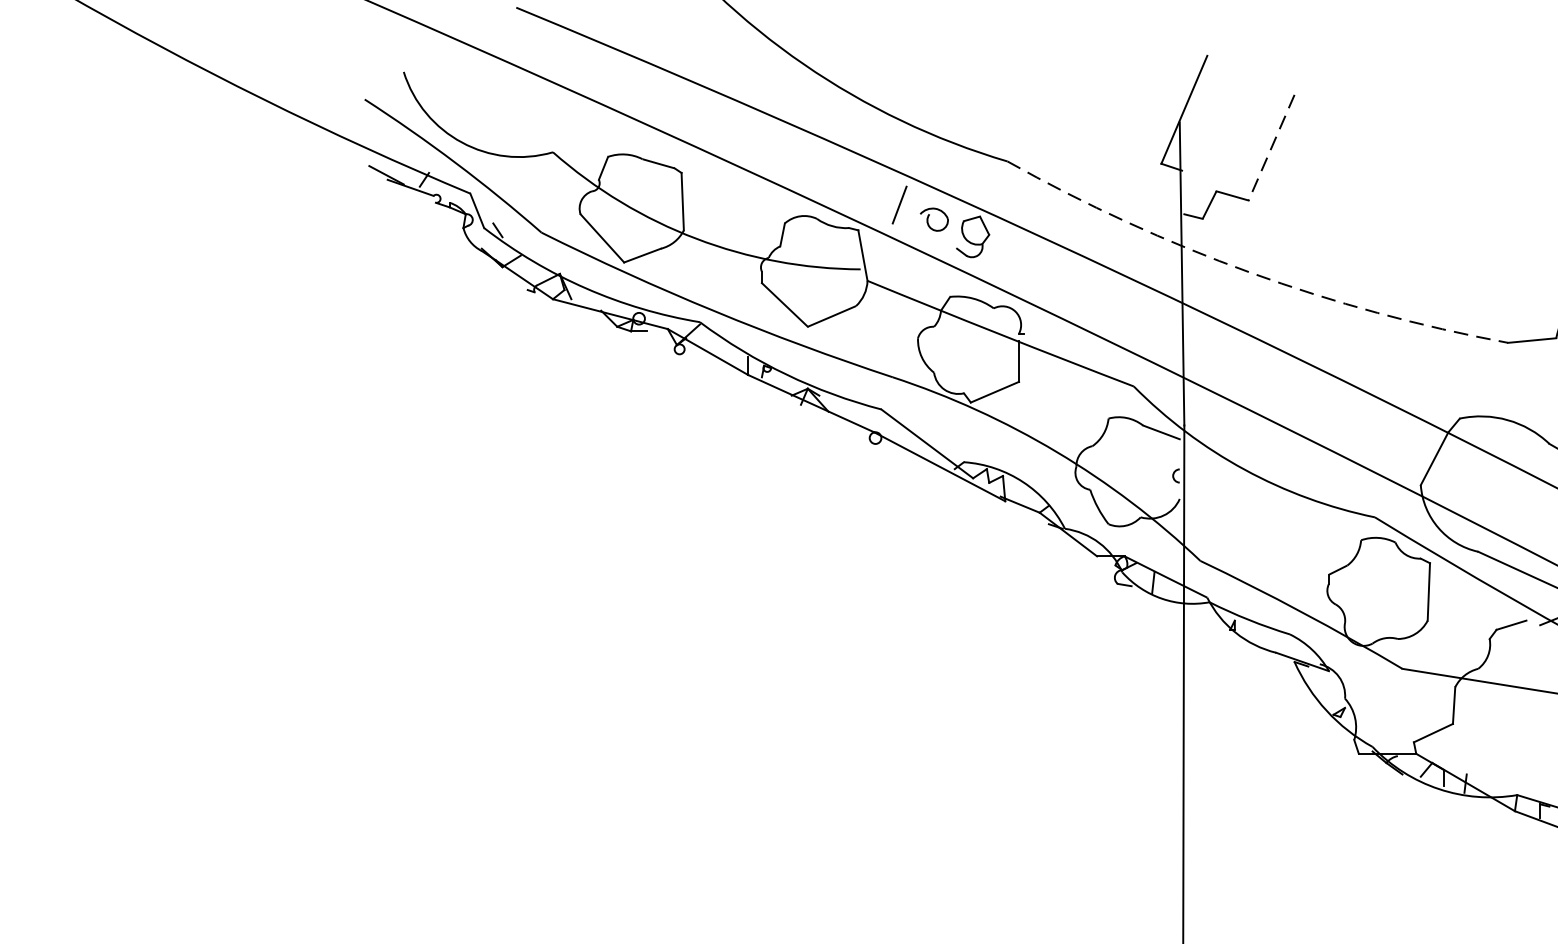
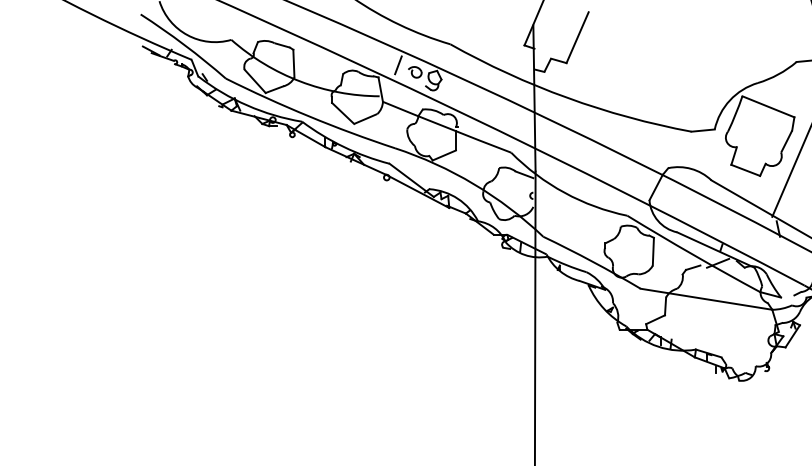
line: (1271, 147) -> (577, 37), dashed -> solid
arc: (1250, 271) -> (567, 97), dashed -> solid

